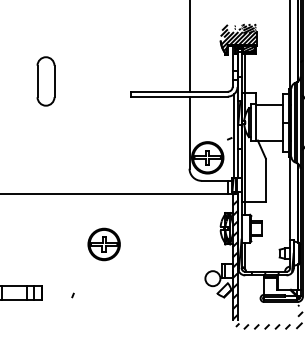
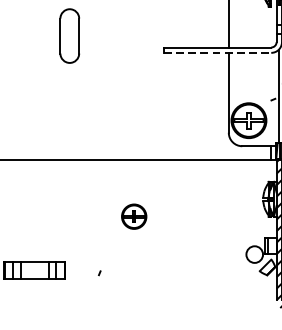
line: (179, 96) -> (217, 52), solid -> dashed
part: (103, 244) -> (133, 216), size x0.7

